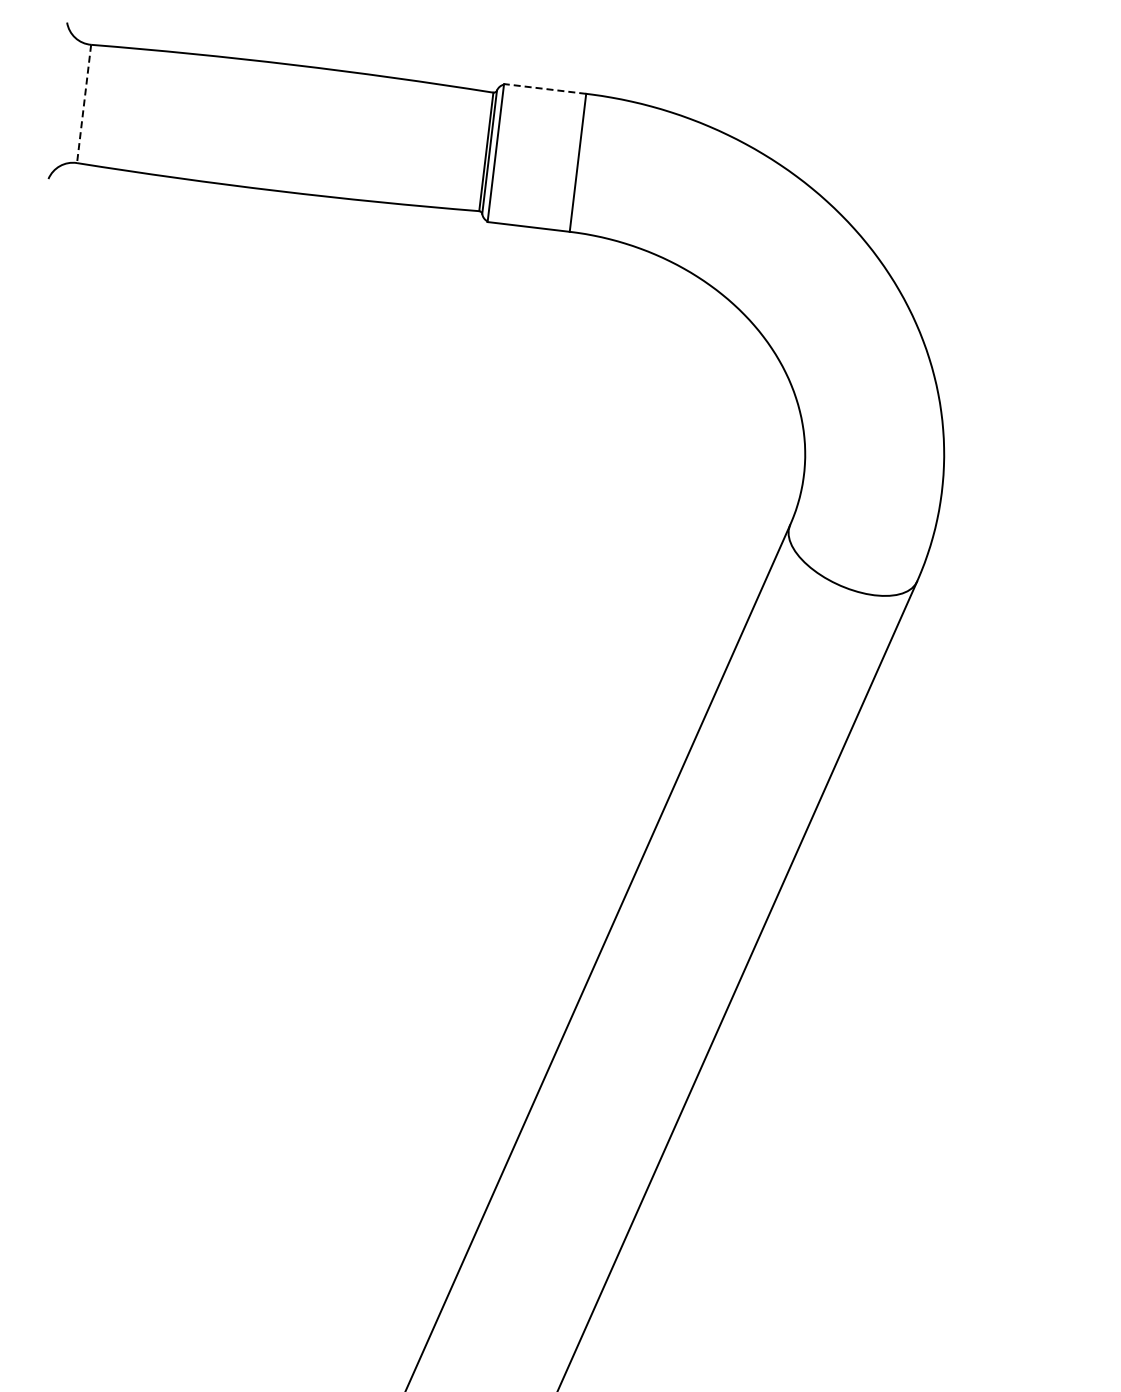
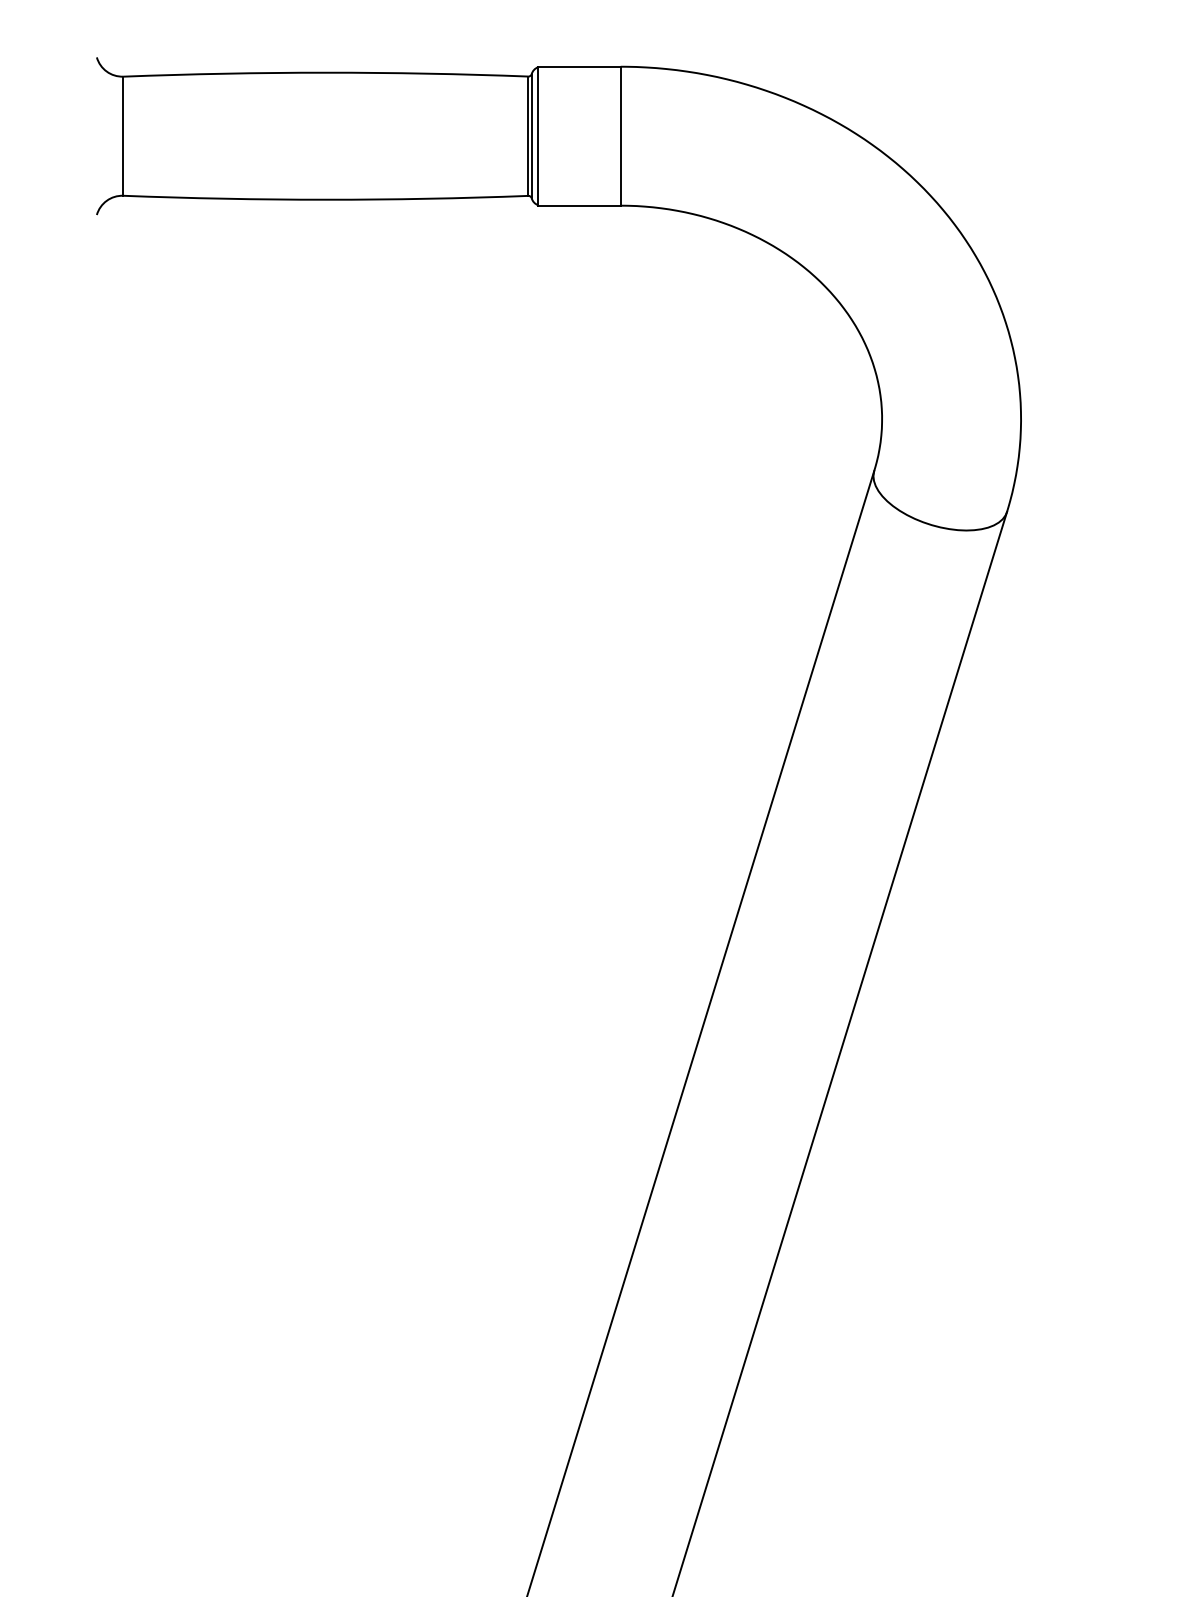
line: (544, 88) -> (578, 66), dashed -> solid
line: (84, 104) -> (123, 136), dashed -> solid

